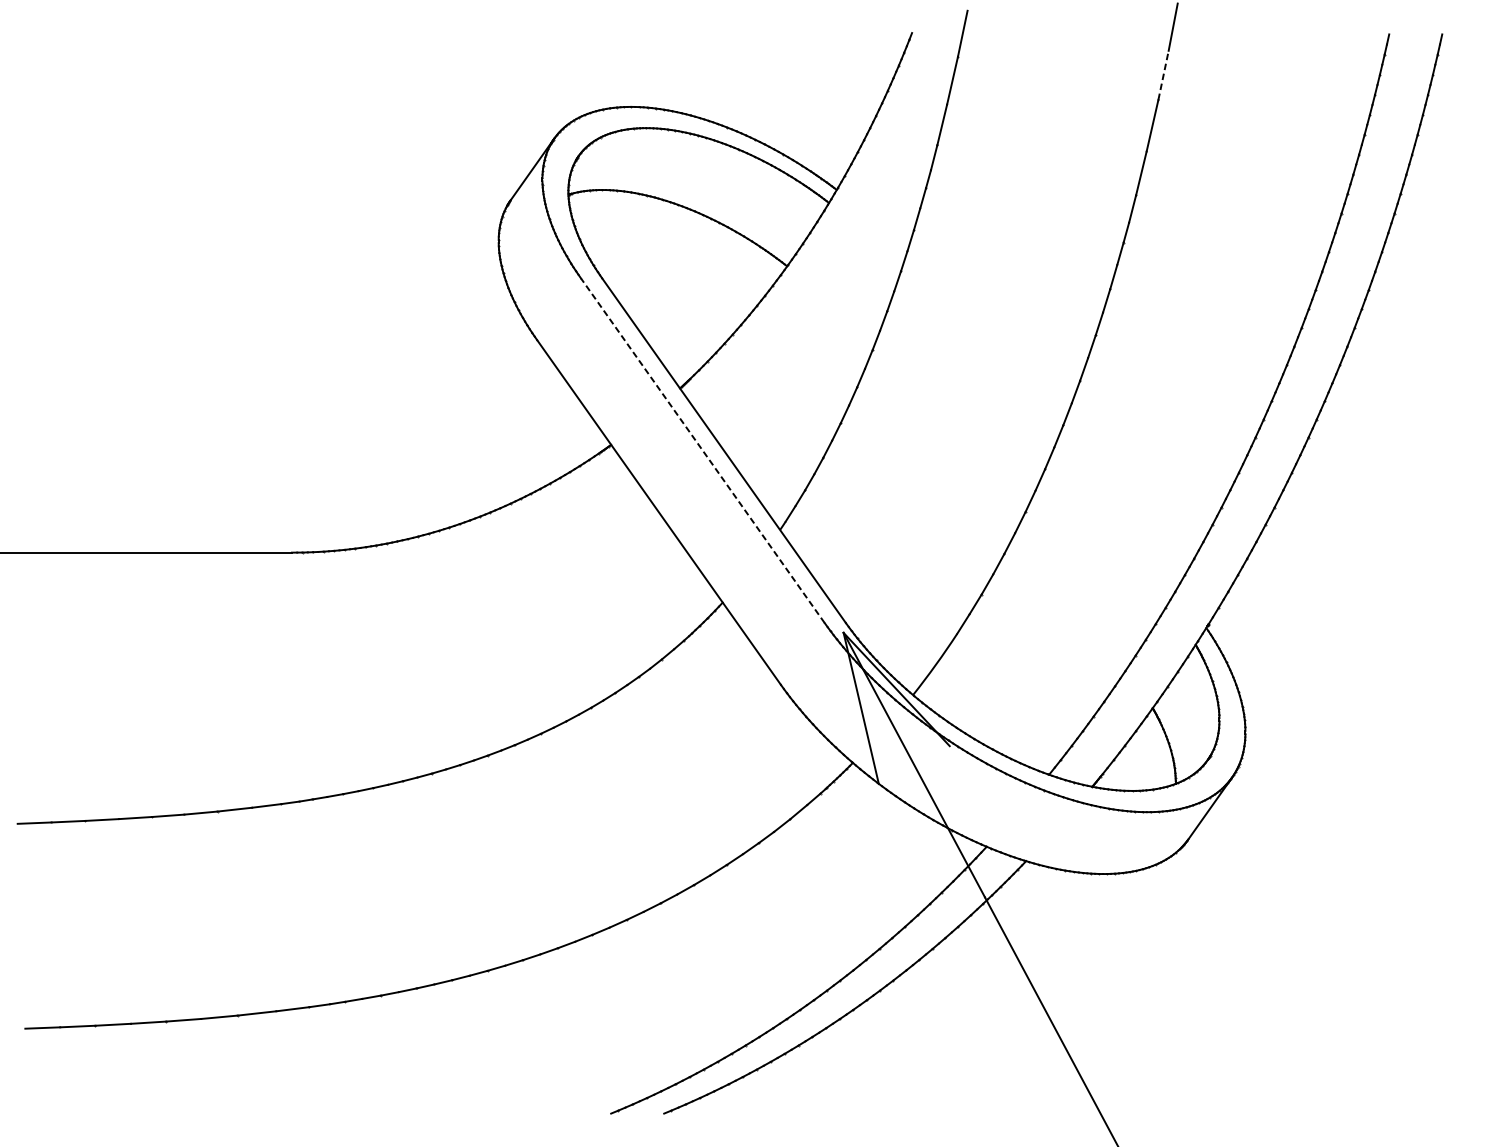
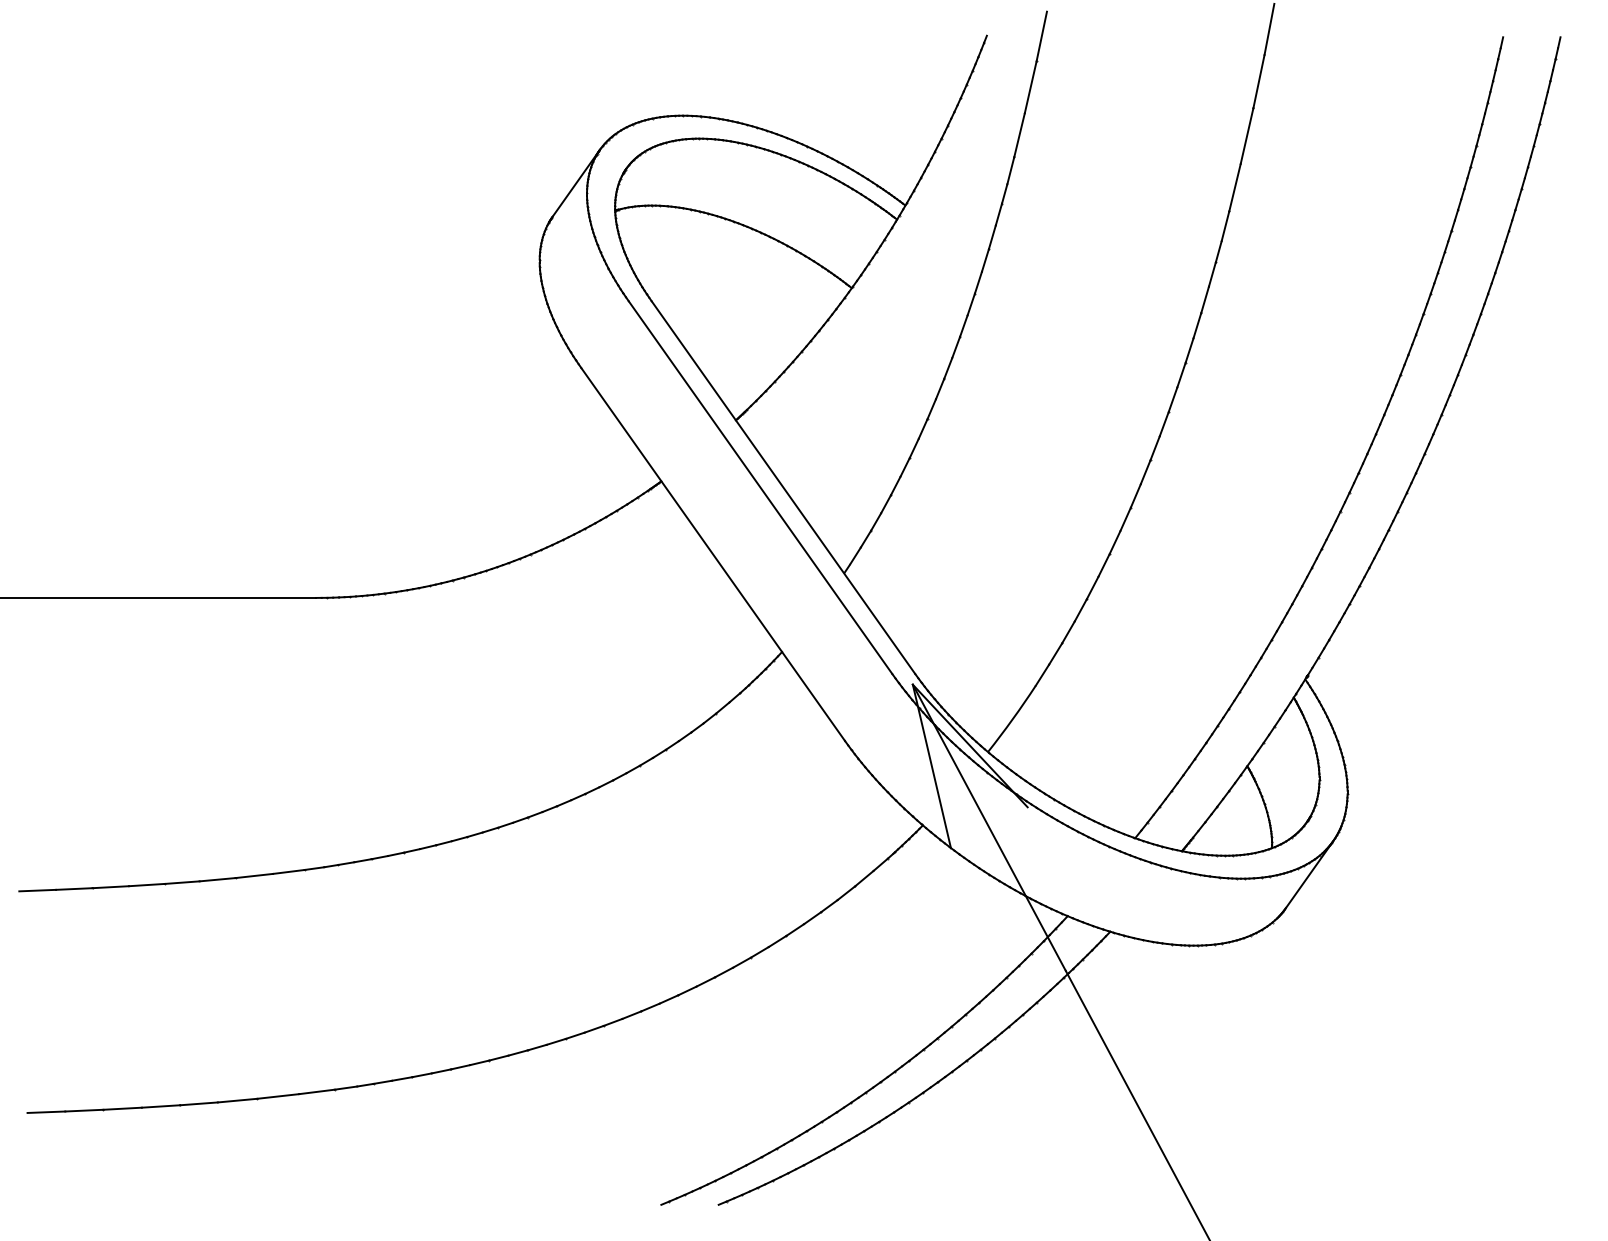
line: (1164, 75) -> (1259, 81), dashed -> solid
line: (702, 450) -> (760, 487), dashed -> solid

